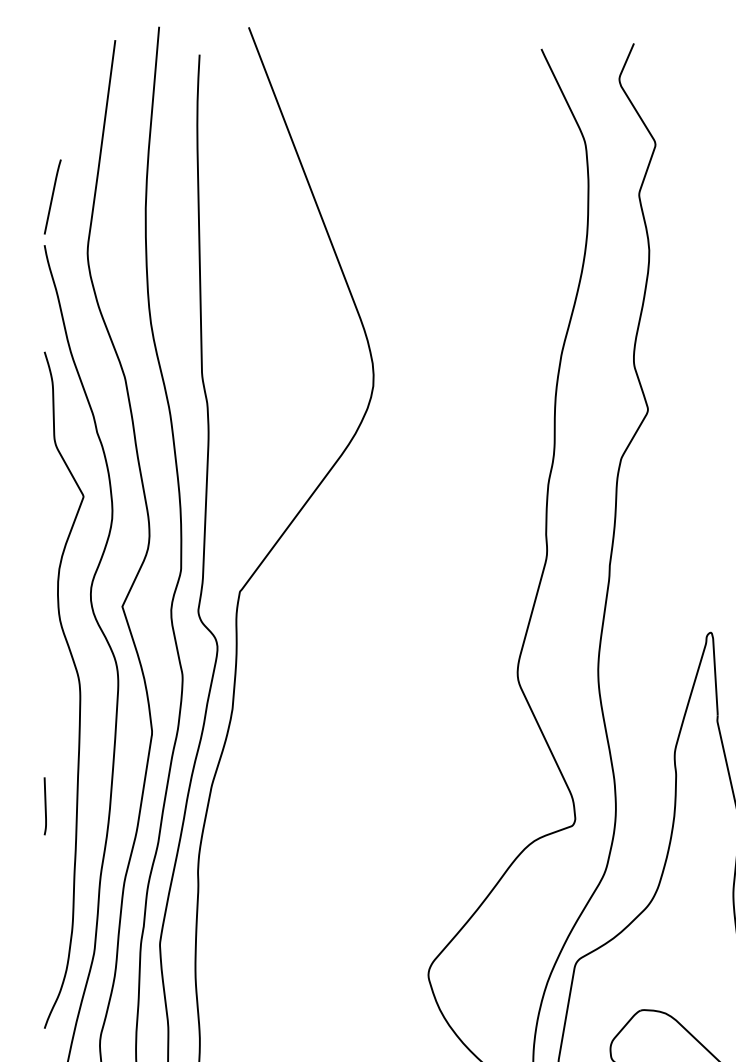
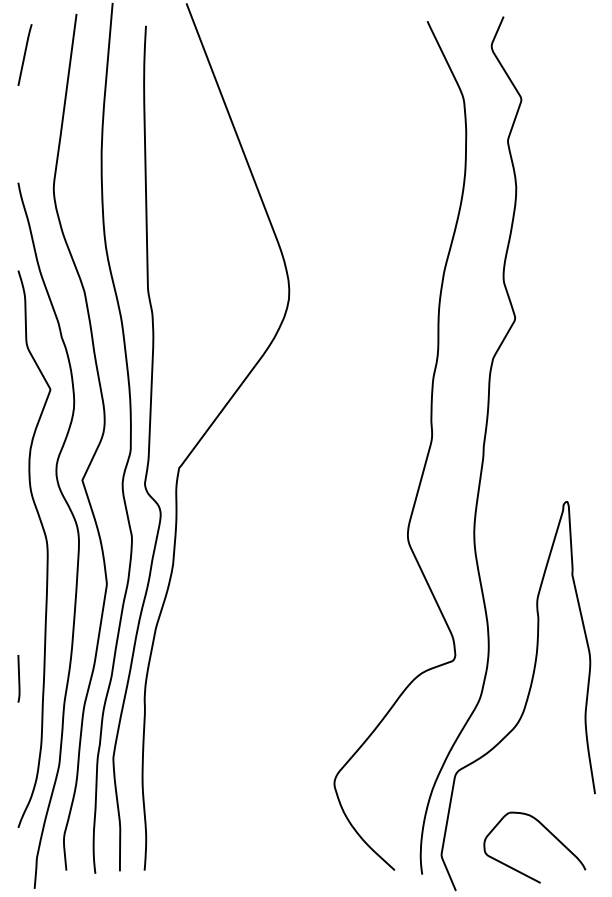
line: (52, 196) -> (24, 54), moved
line: (44, 805) -> (18, 678), moved

